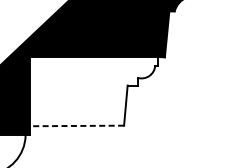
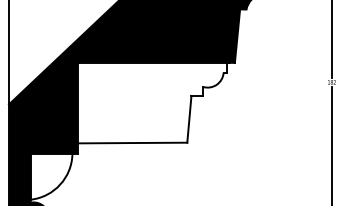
line: (77, 126) -> (132, 143), dashed -> solid

